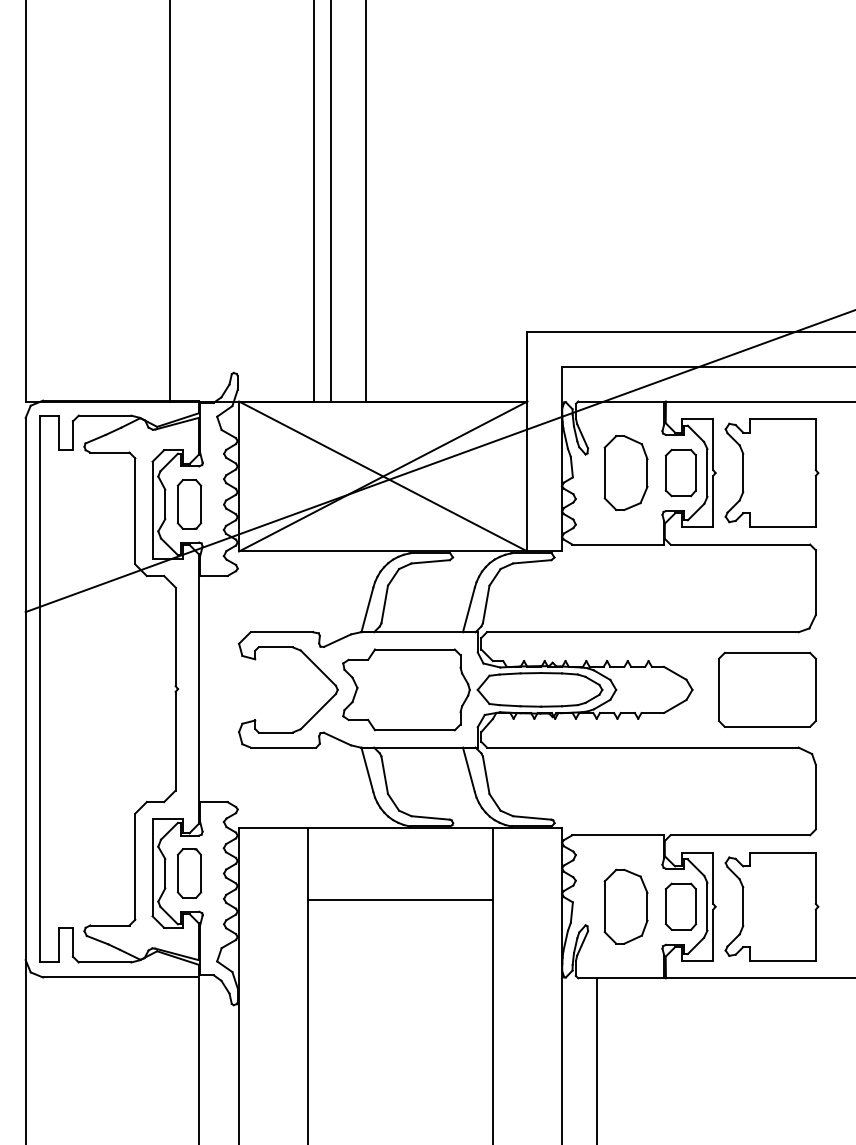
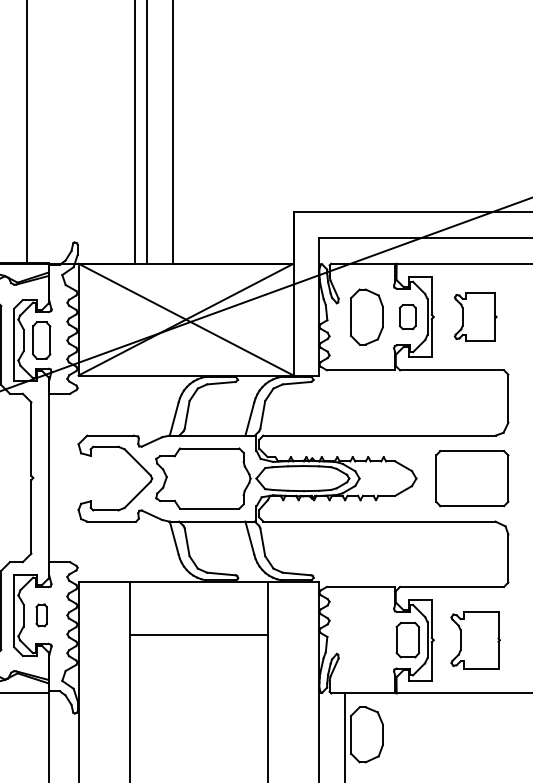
part: (680, 472) -> (407, 316), size x0.7
part: (771, 472) -> (475, 316), size x0.6
part: (189, 873) -> (41, 615), size x0.6
part: (625, 906) -> (366, 734), moved
part: (771, 906) -> (475, 639), size x0.7

